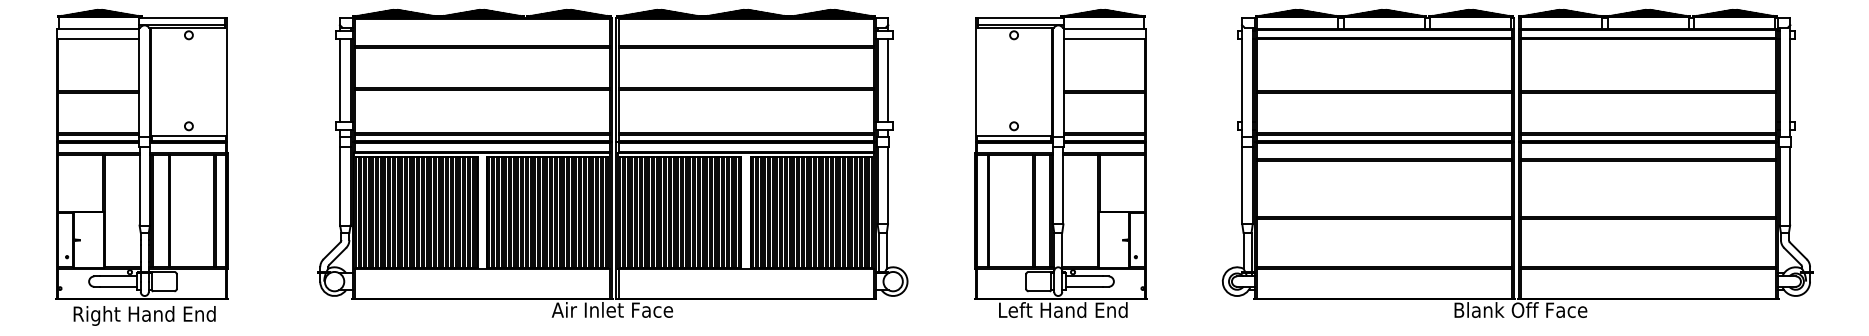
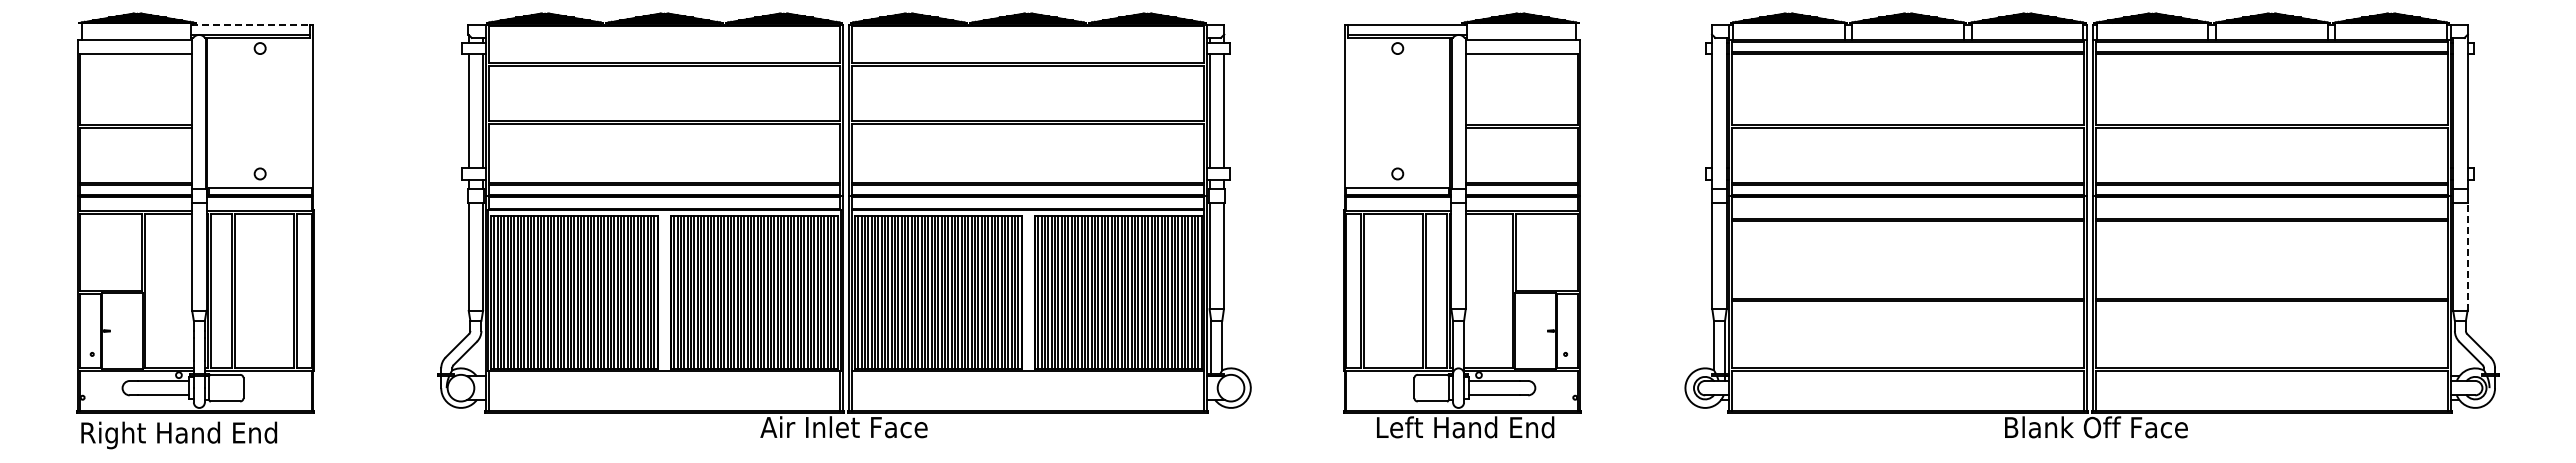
line: (182, 17) -> (251, 24), solid -> dashed
line: (1790, 186) -> (2467, 256), solid -> dashed
text: (144, 315) -> (179, 435), moved

